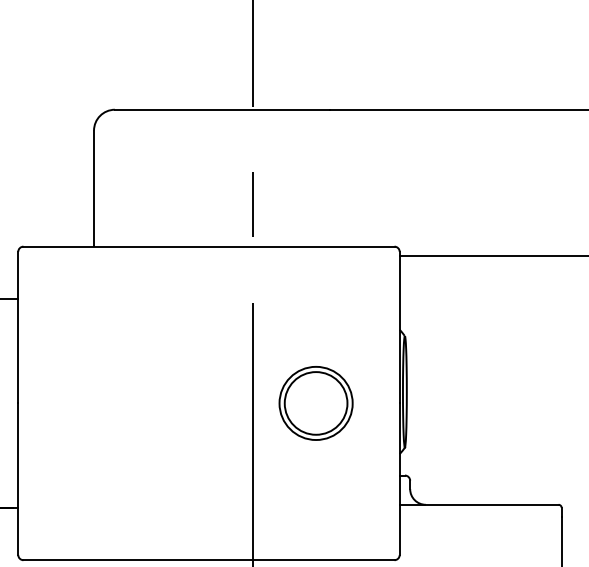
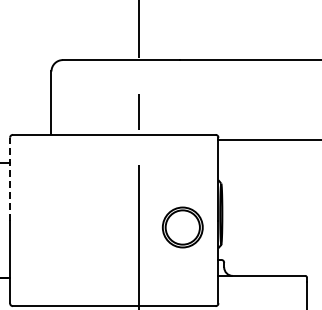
line: (19, 326) -> (10, 178), solid -> dashed
part: (315, 403) -> (182, 227), moved

